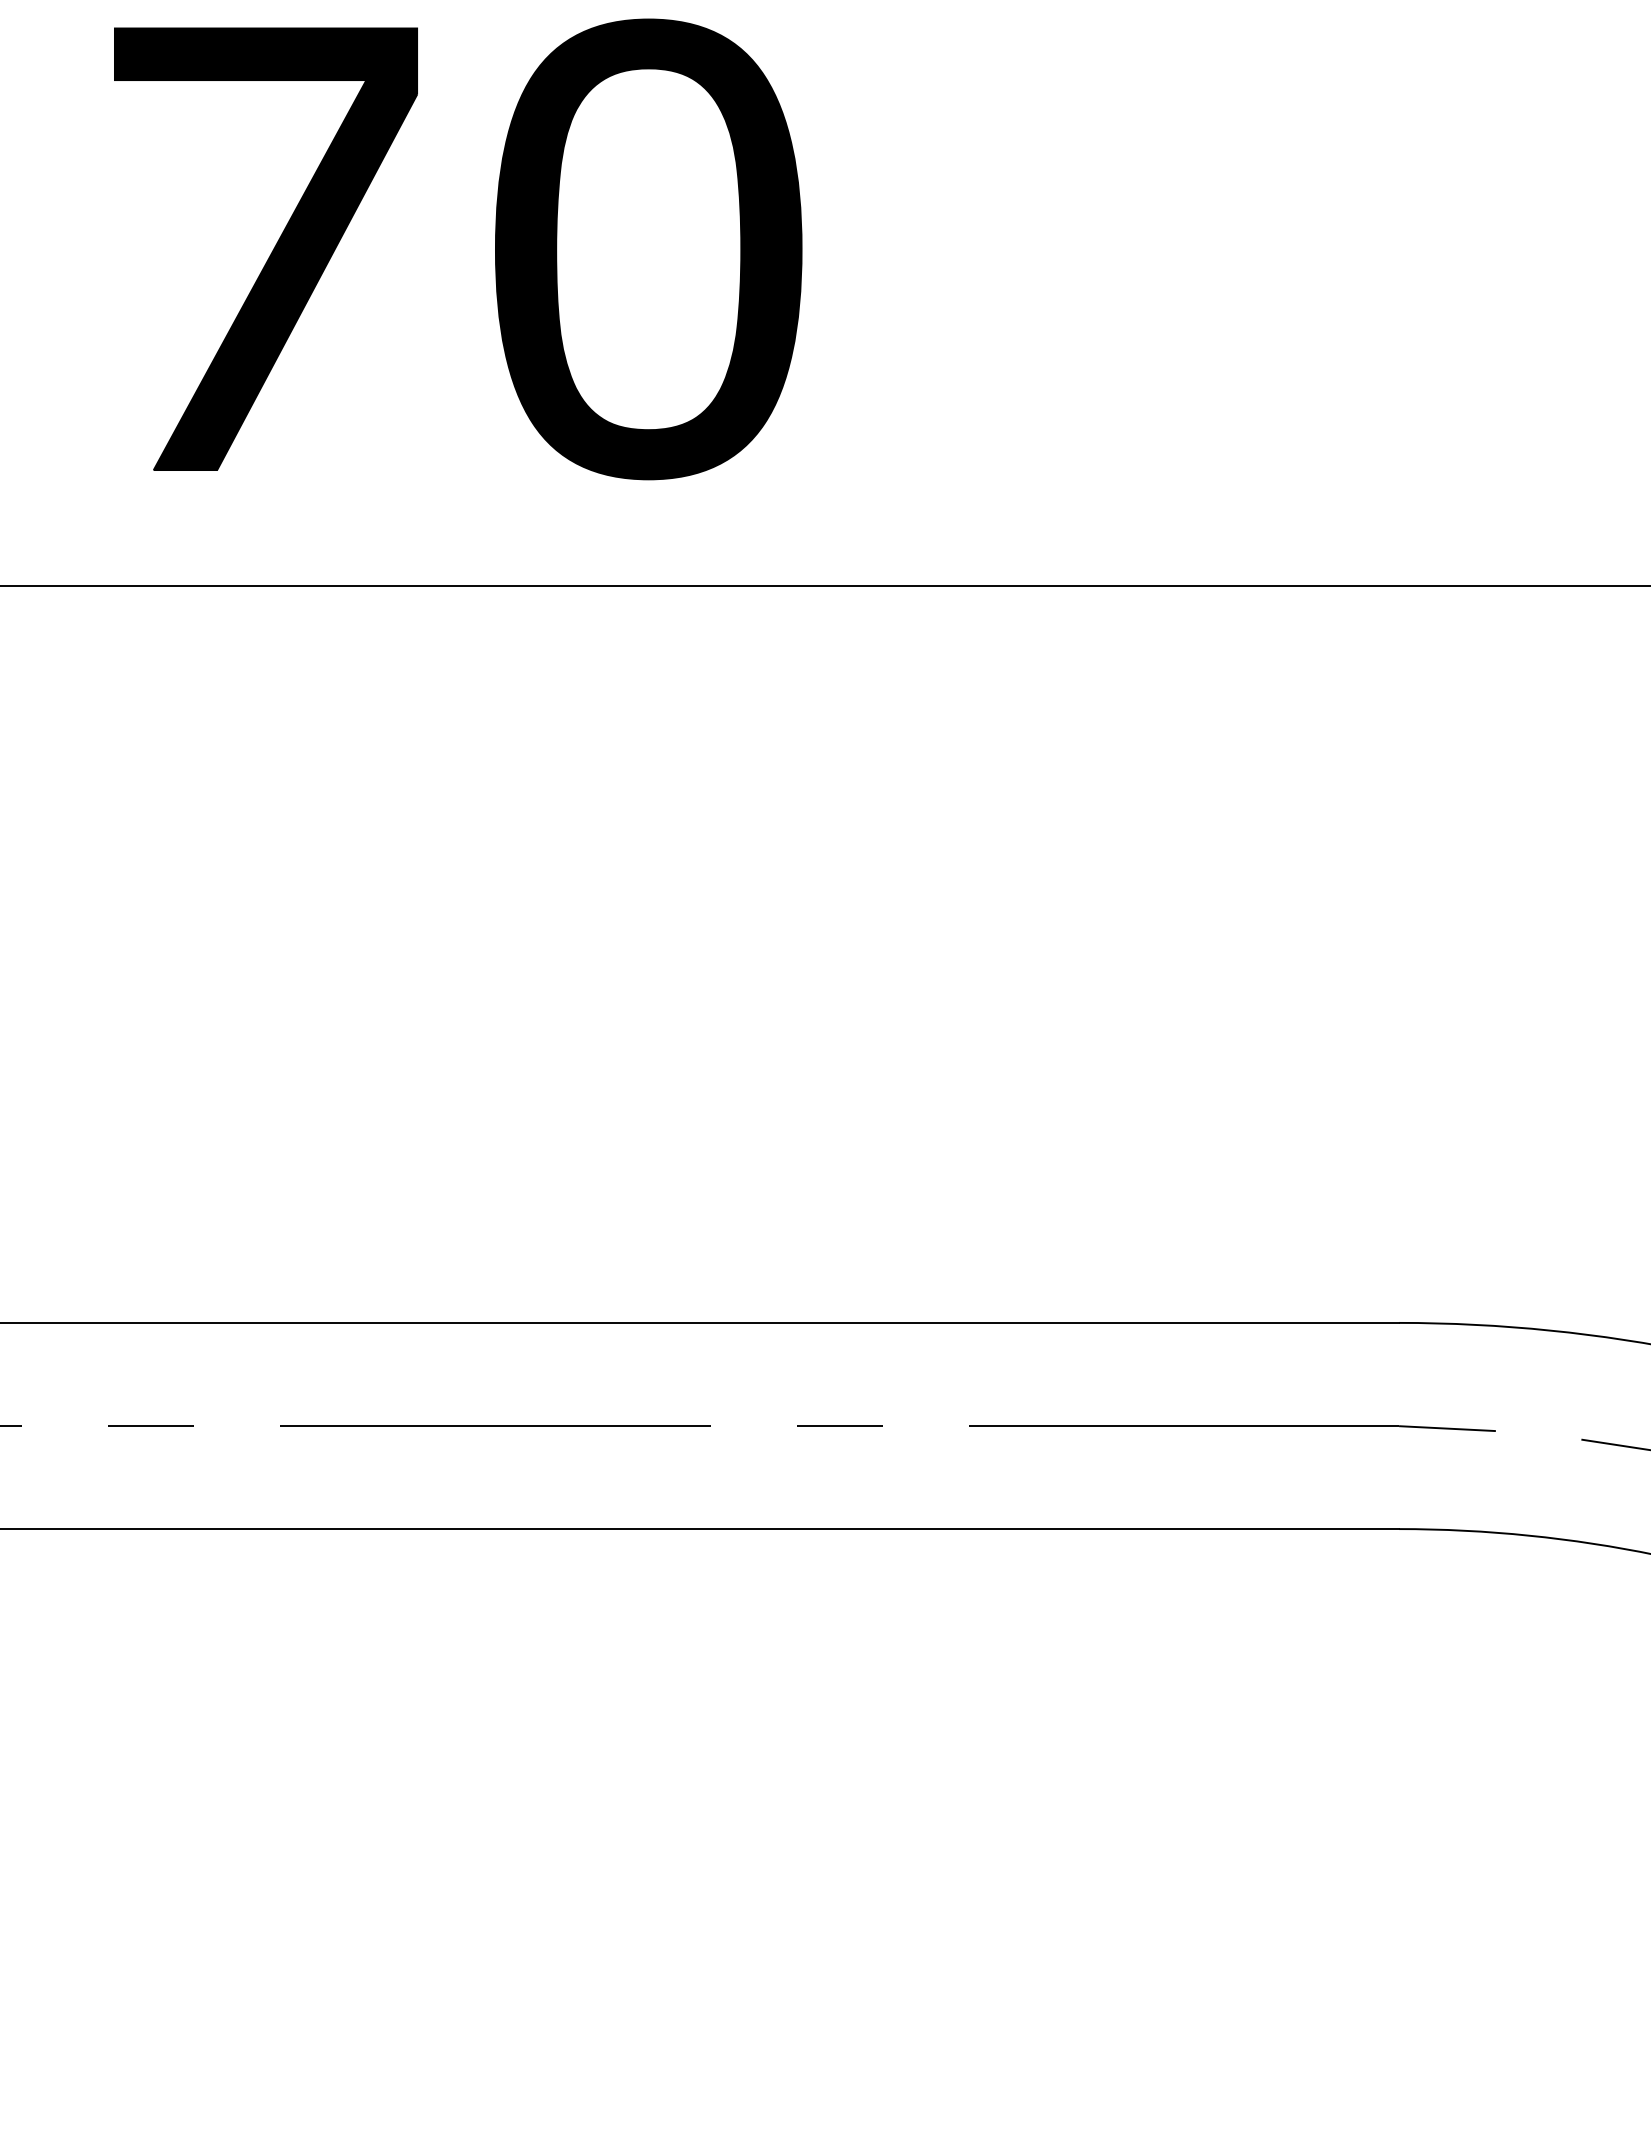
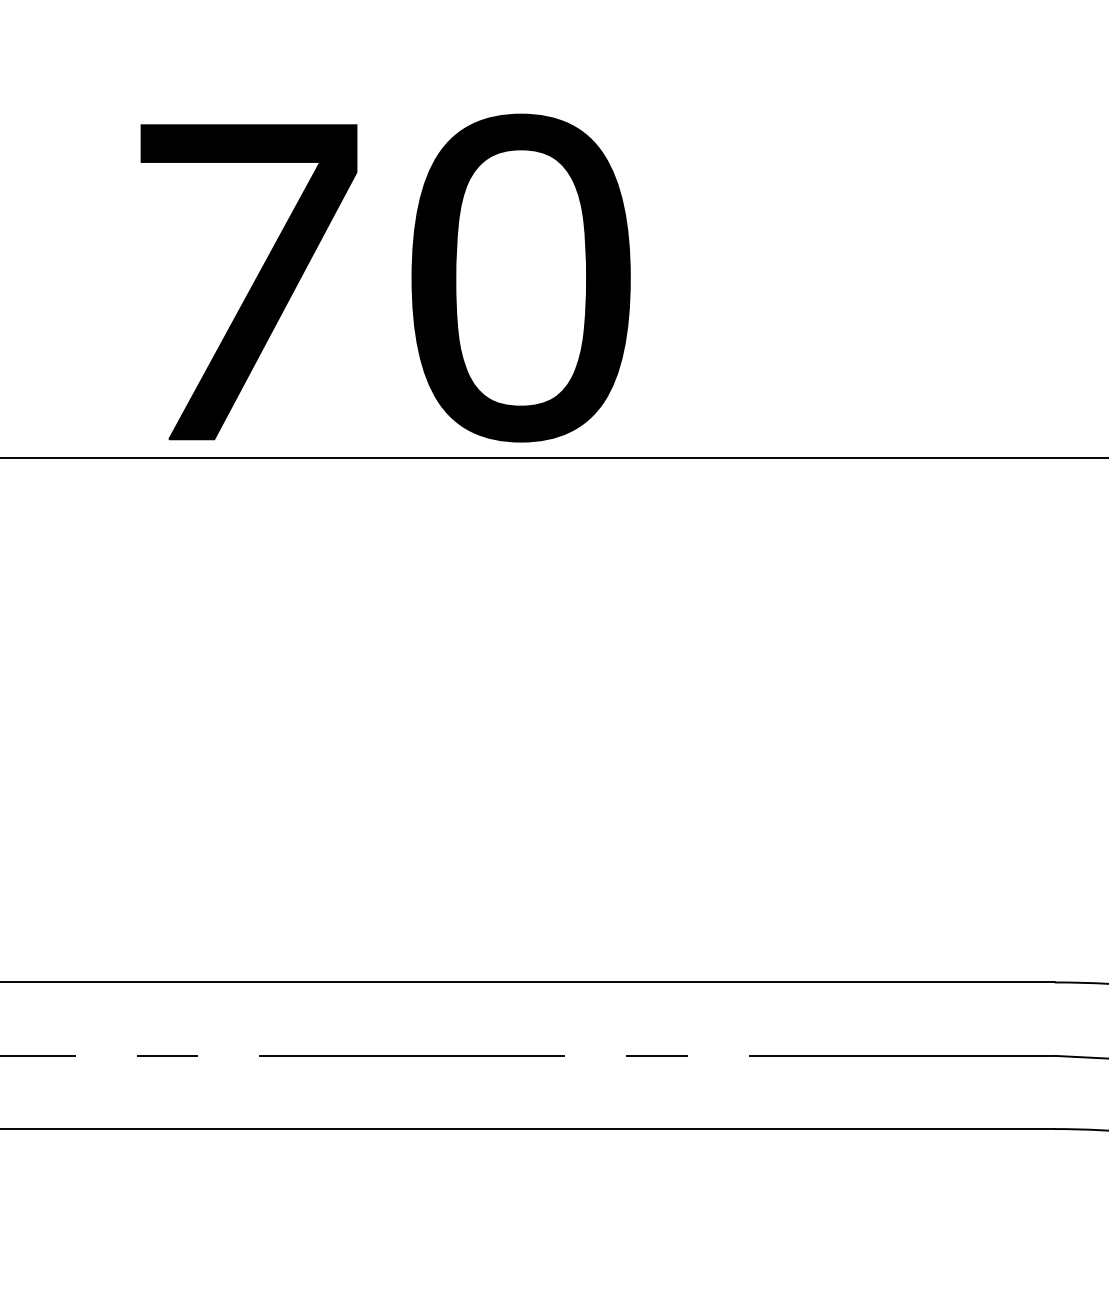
part: (648, 249) -> (521, 278), moved
part: (270, 253) -> (252, 285), moved

